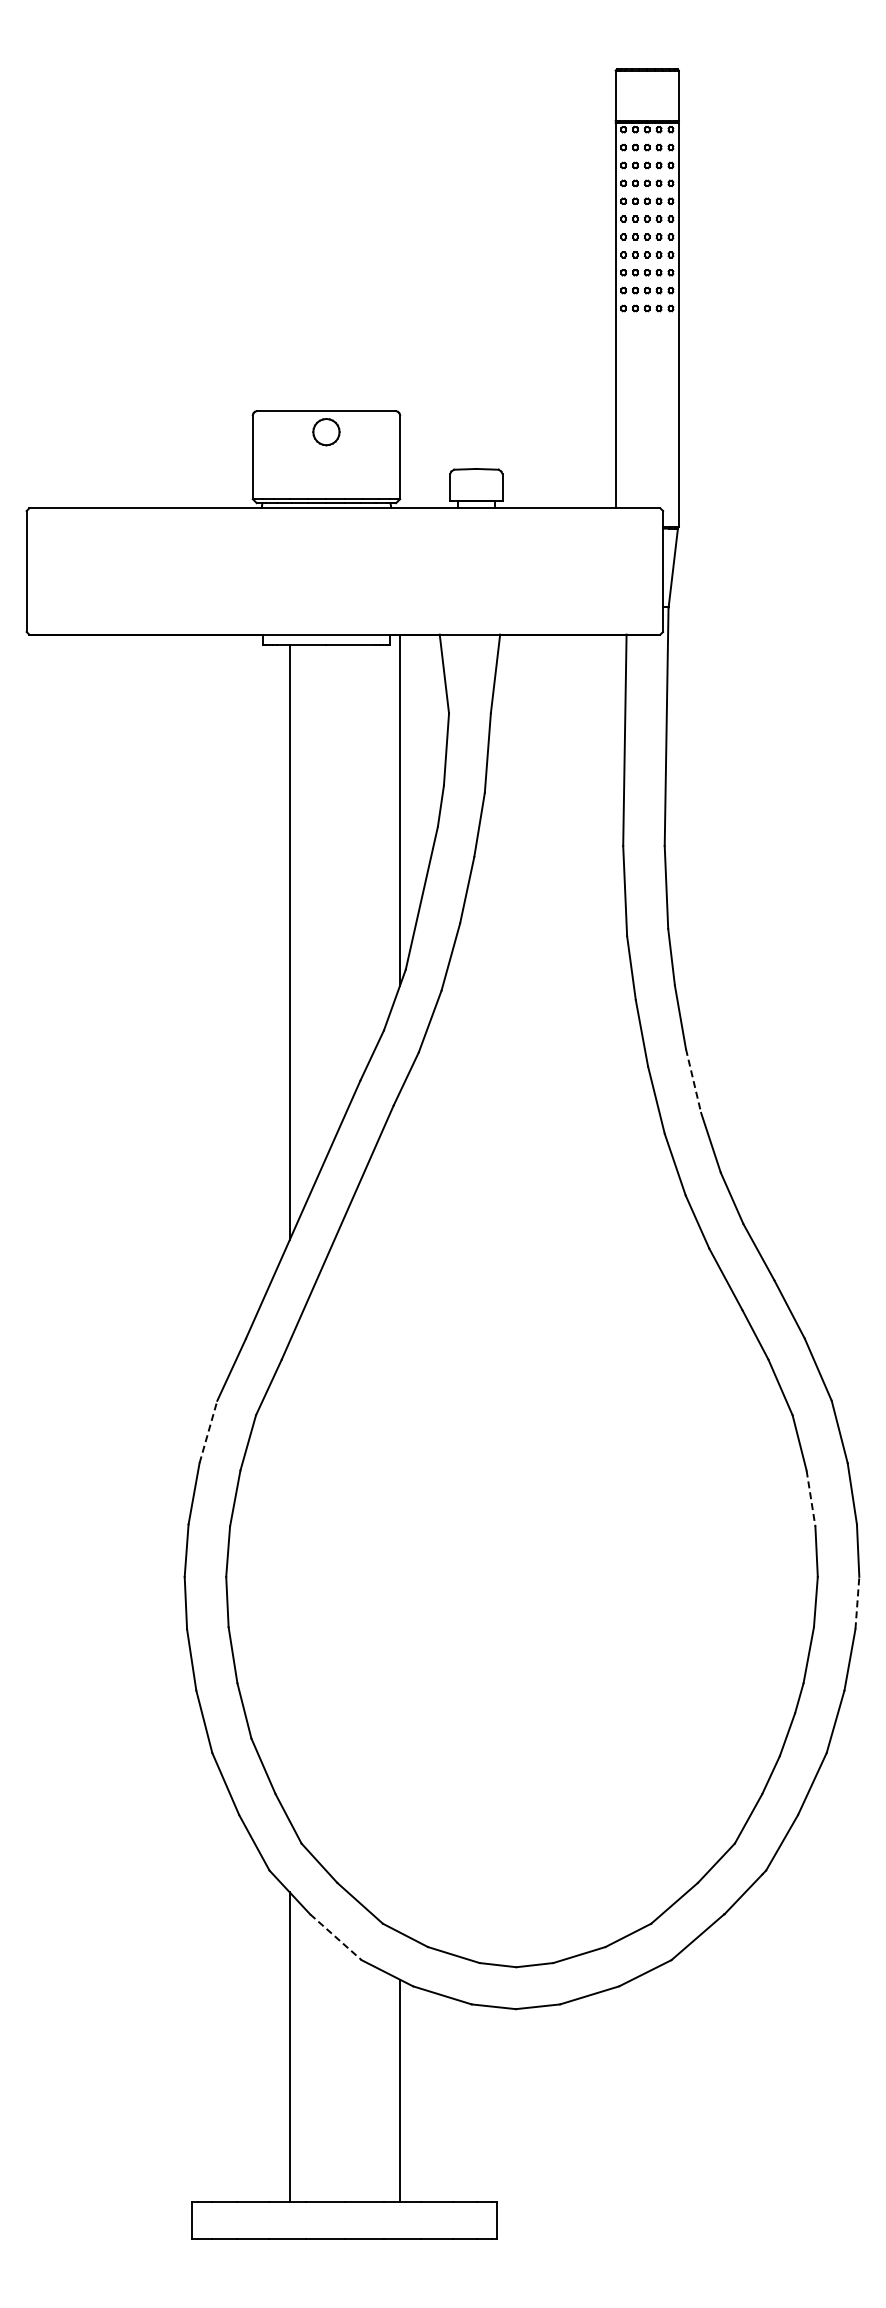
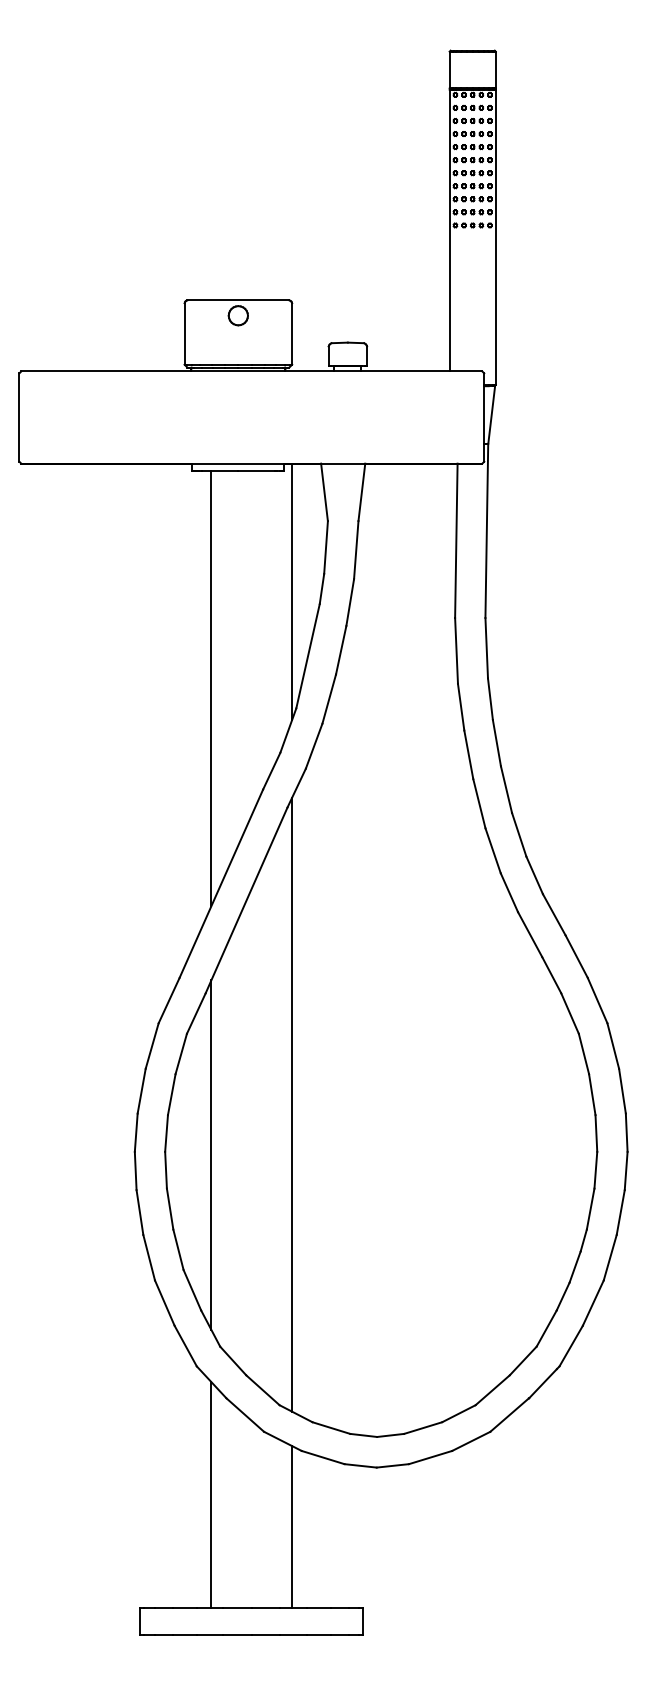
line: (693, 1080) -> (506, 789), dashed -> solid
line: (208, 1431) -> (152, 1045), dashed -> solid
line: (811, 1499) -> (592, 1095), dashed -> solid
line: (400, 1511) -> (292, 1104), added
line: (289, 1580) -> (211, 1154), added
line: (857, 1602) -> (626, 1170), dashed -> solid
line: (336, 1937) -> (245, 1415), dashed -> solid

